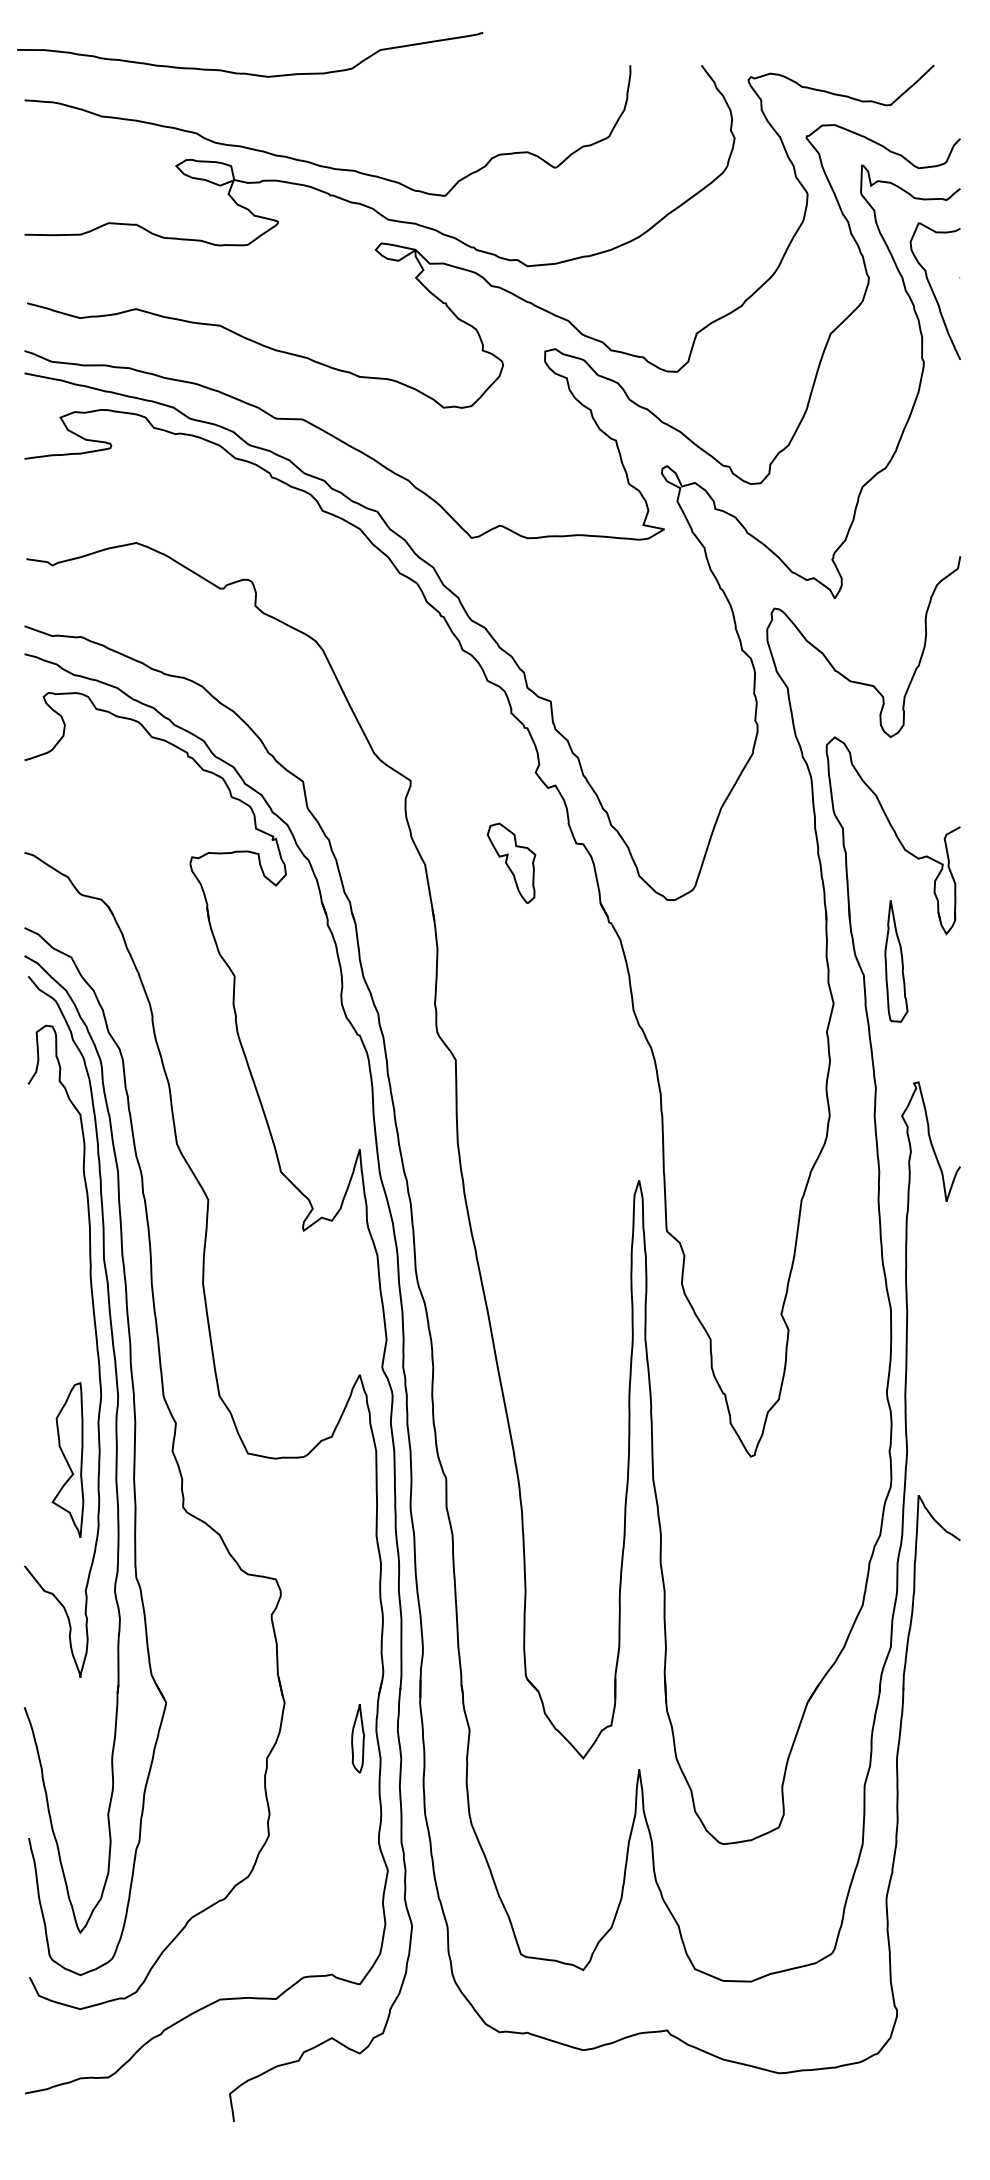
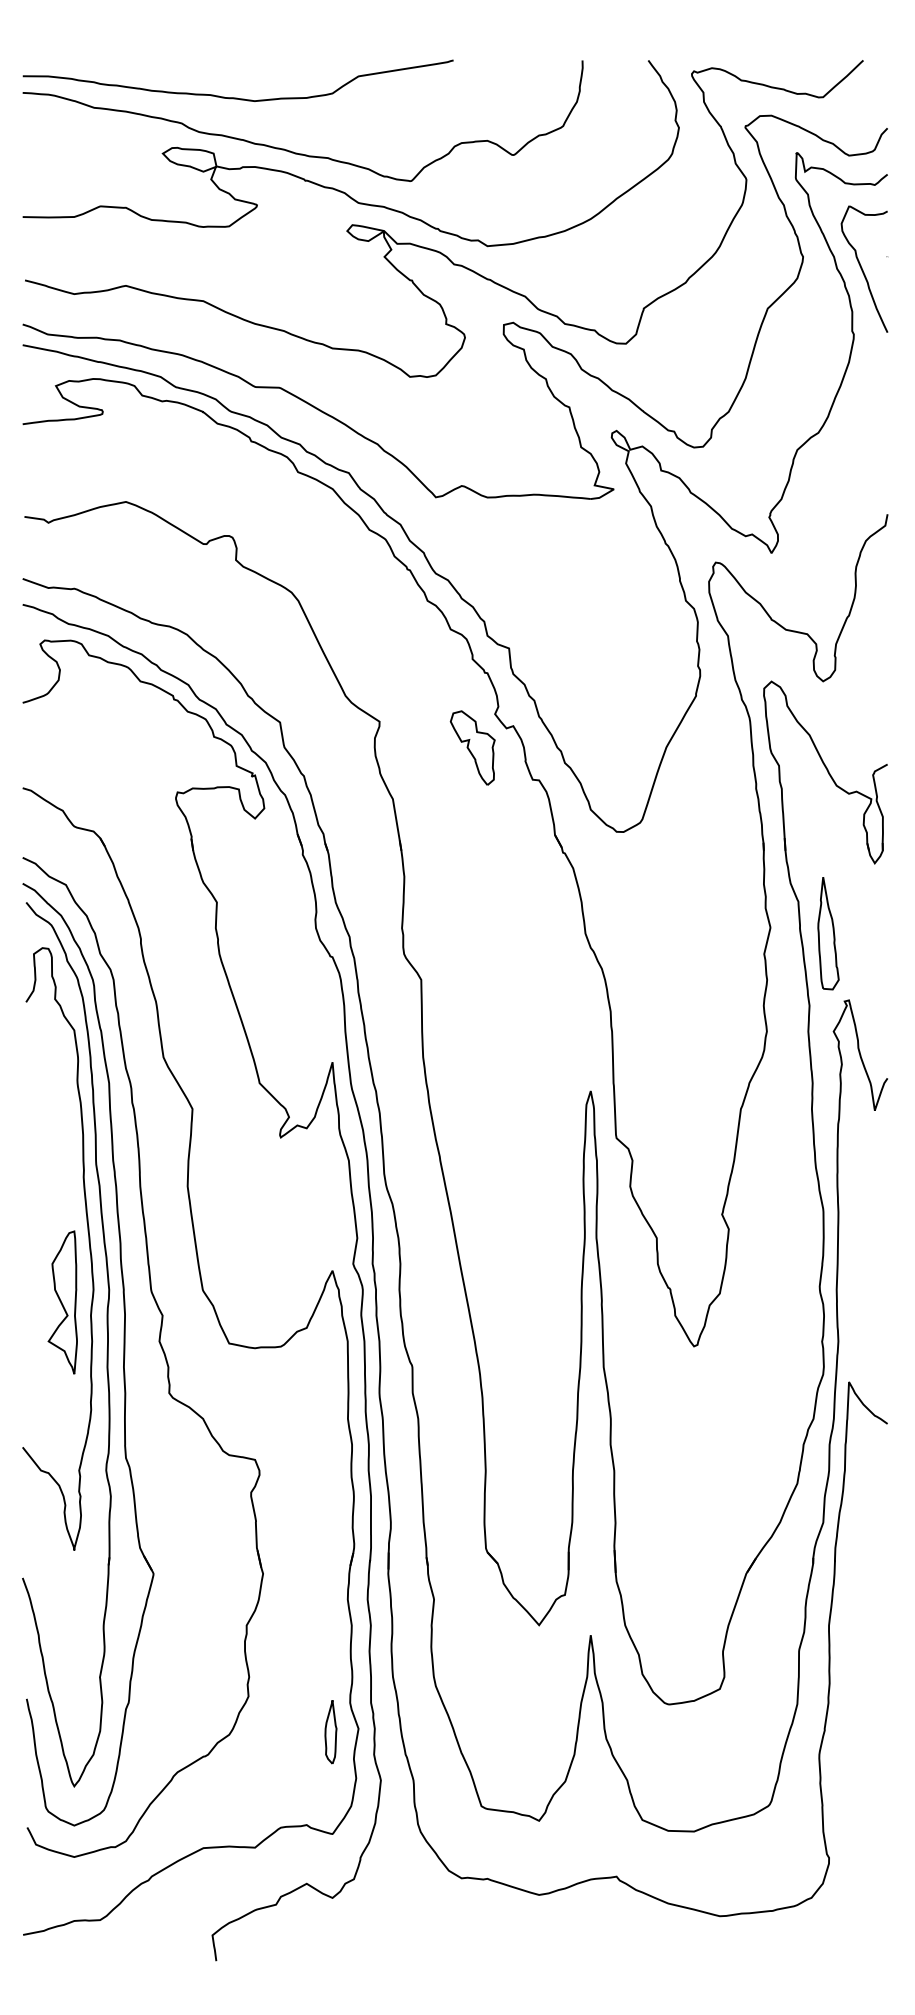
curve: (249, 72) -> (237, 97), moved
part: (511, 862) -> (472, 747), moved
part: (896, 961) -> (828, 933), moved
part: (67, 1460) -> (62, 1302), moved
part: (357, 1739) -> (330, 1732), moved

